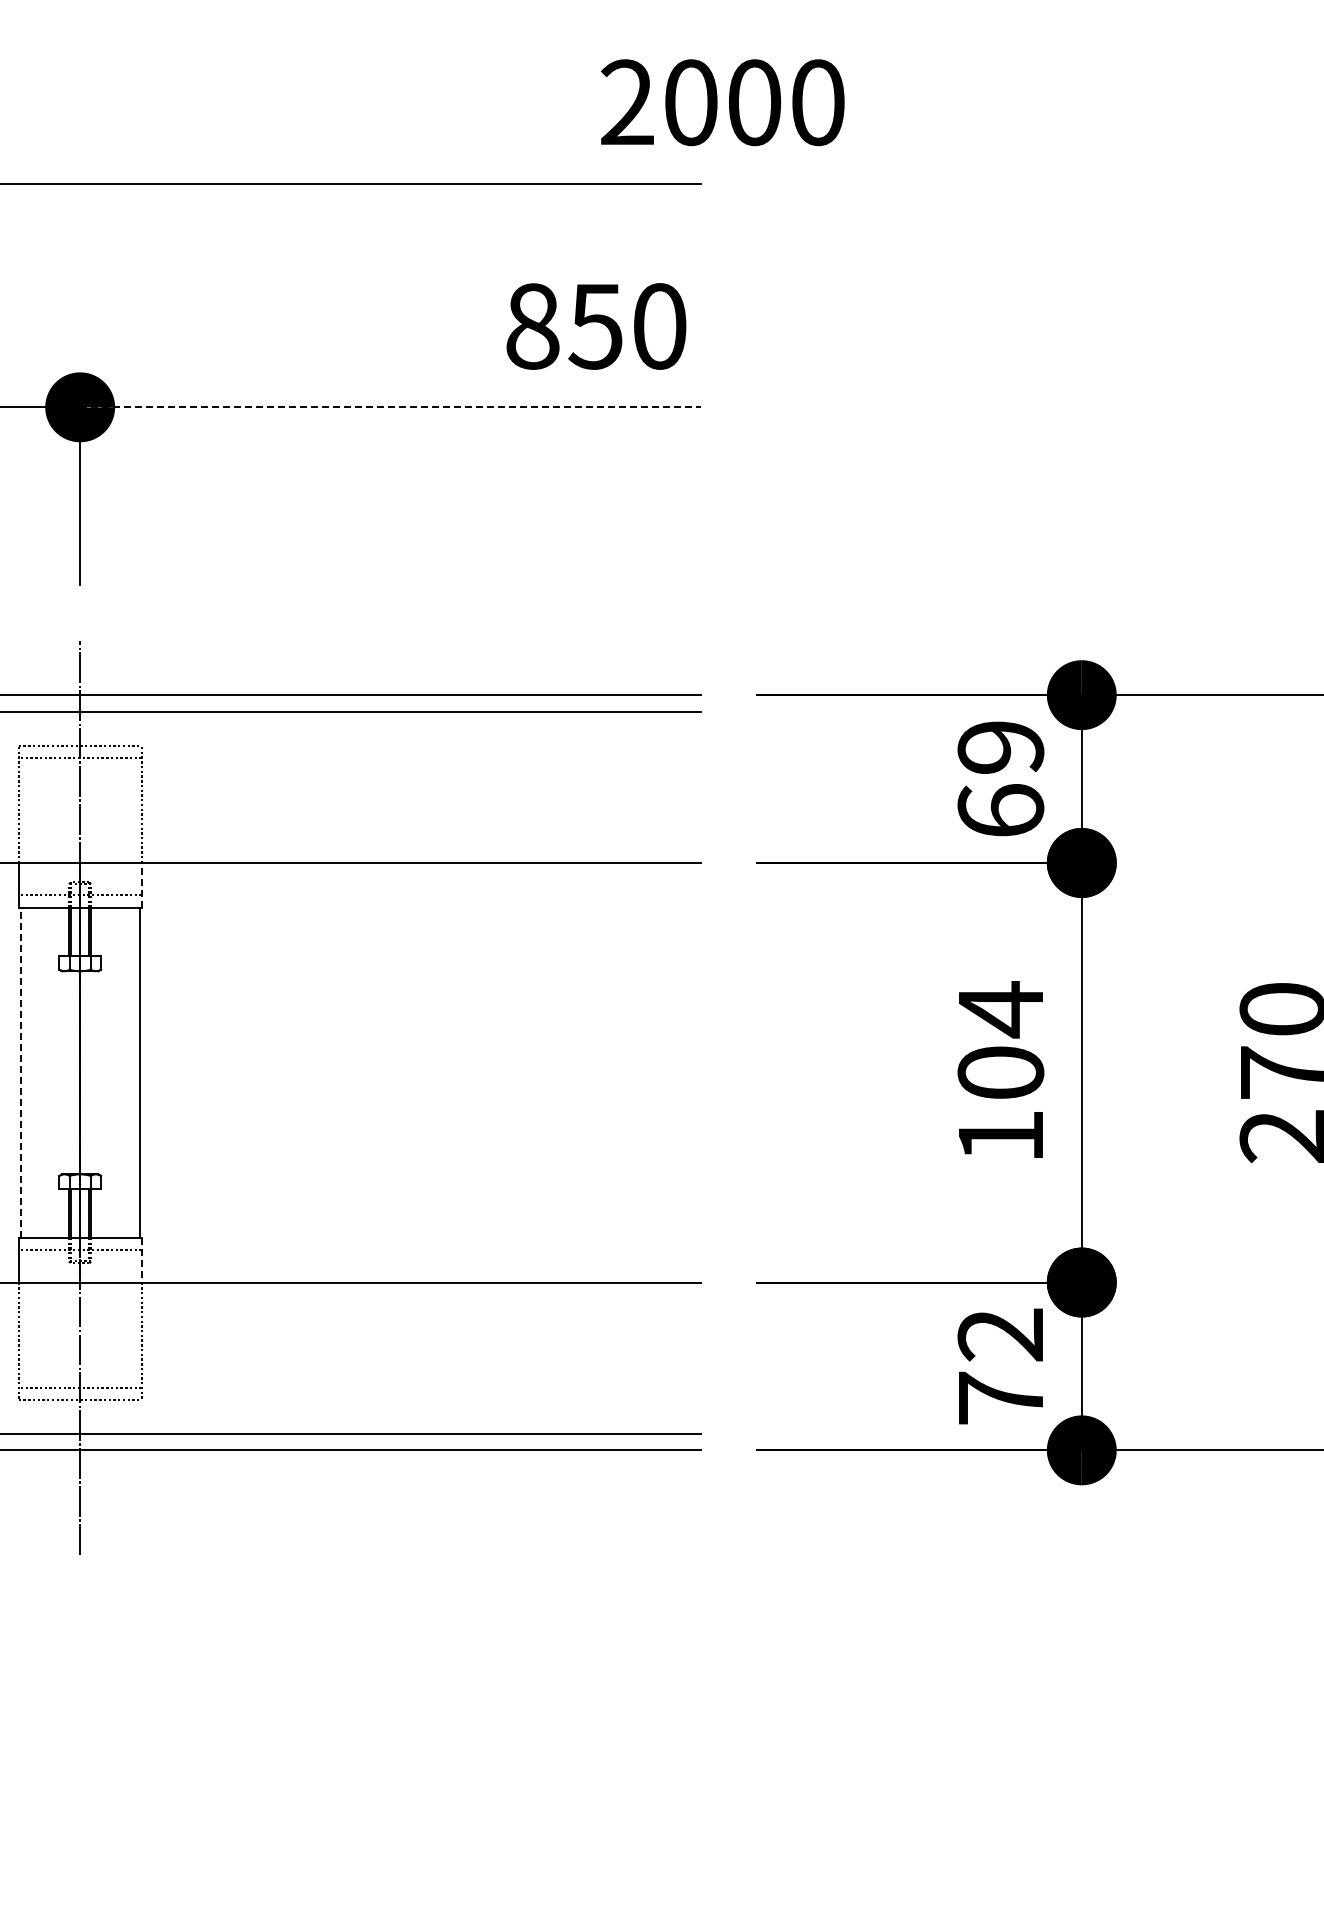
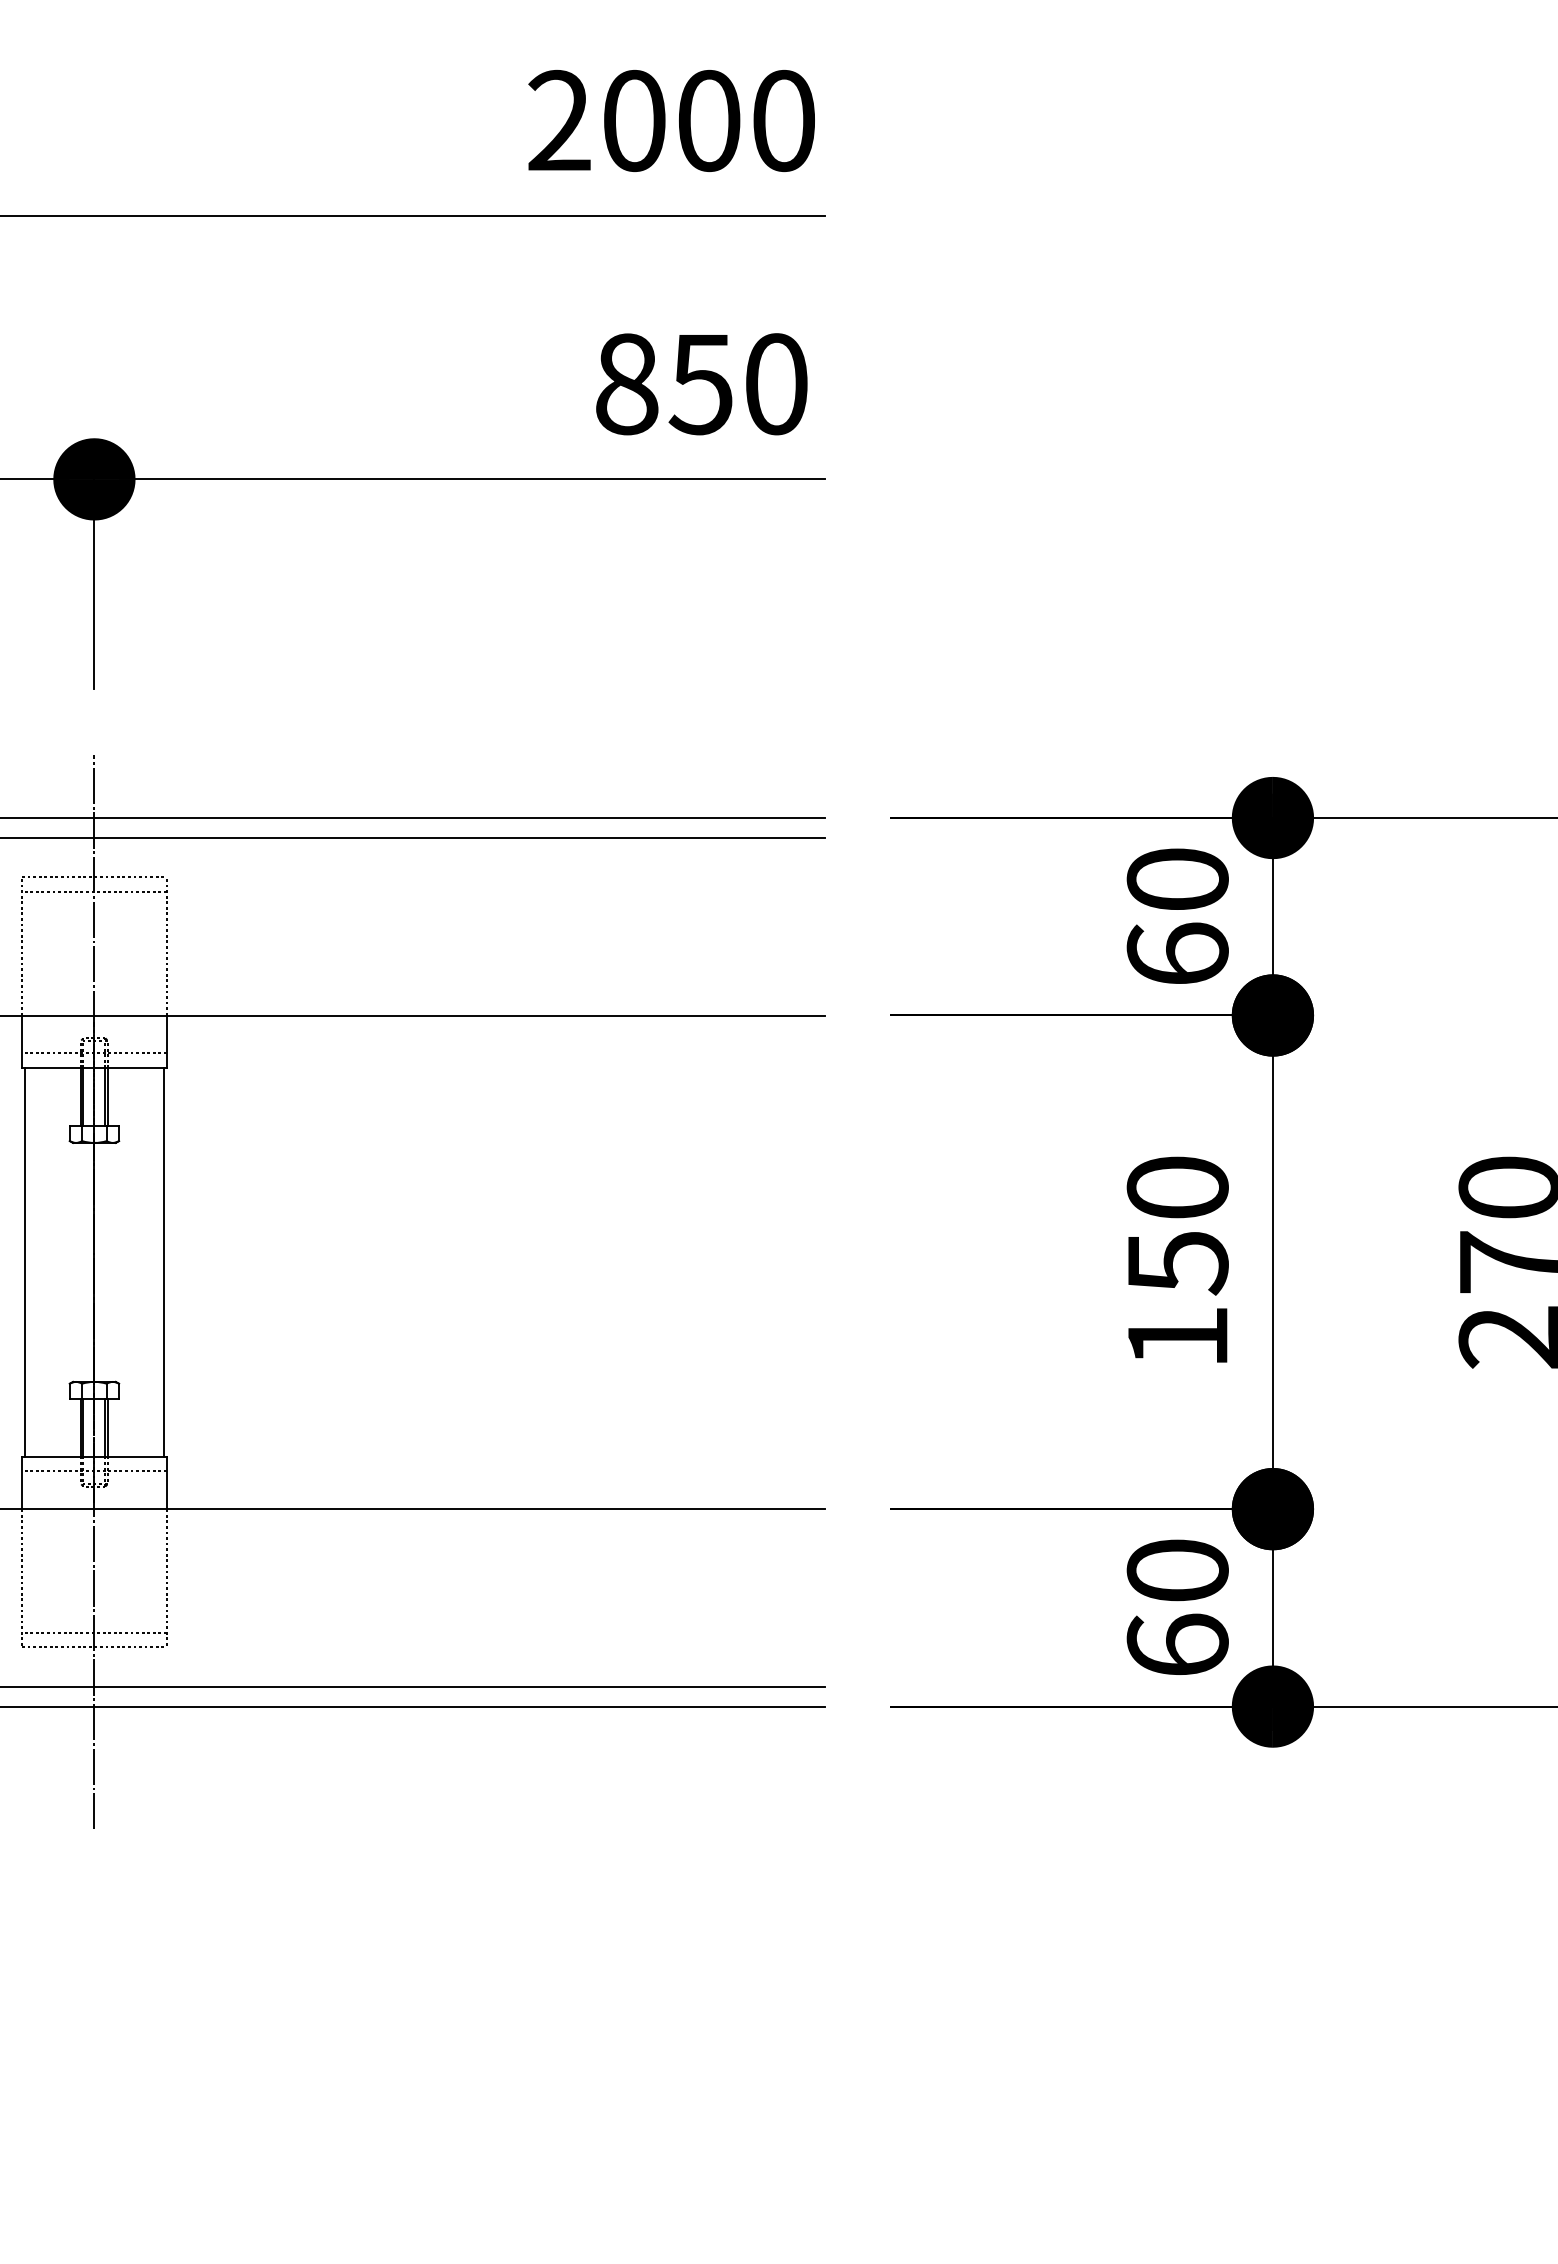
text: (722, 102) -> (671, 120), moved
line: (391, 407) -> (460, 479), dashed -> solid
text: (1000, 747) -> (1177, 879), 69 -> 60
line: (141, 884) -> (166, 1040), dashed -> solid
text: (1000, 1041) -> (1177, 1225), 104 -> 150
line: (20, 1072) -> (24, 1262), dashed -> solid
line: (141, 1260) -> (166, 1483), dashed -> solid
text: (1000, 1366) -> (1177, 1607), 72 -> 60

